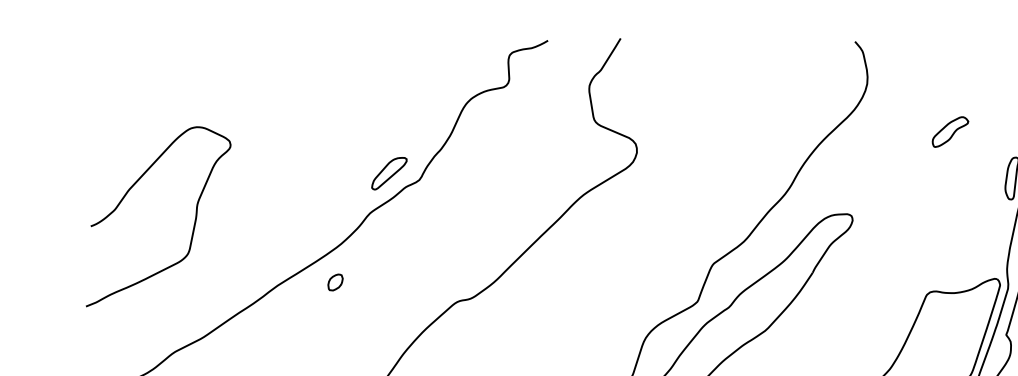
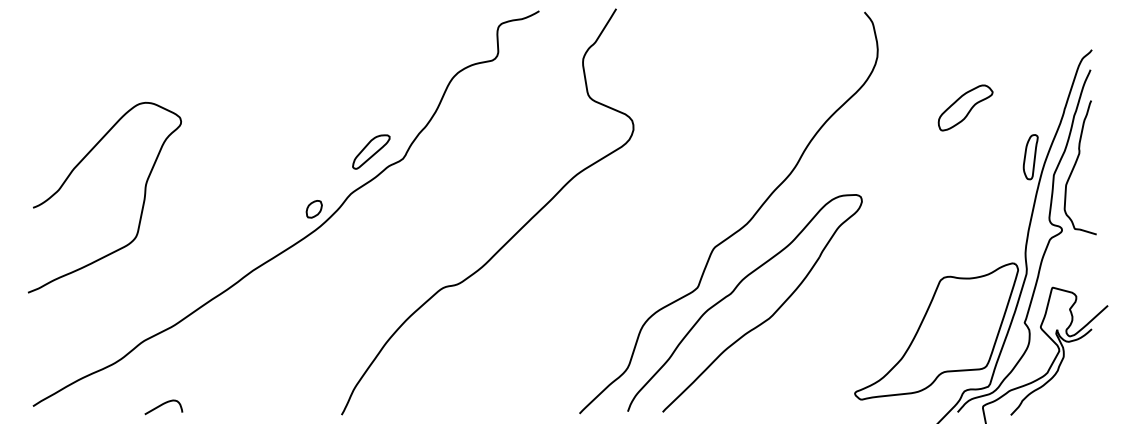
part: (950, 131) -> (965, 107), size x1.43
curve: (194, 222) -> (142, 203), moved
part: (334, 282) -> (313, 209), moved

